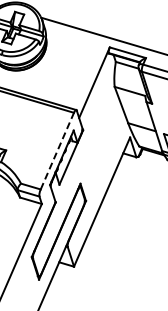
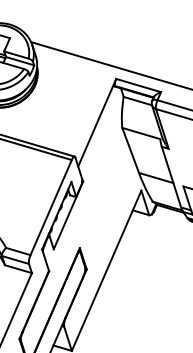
line: (57, 151) -> (51, 208), dashed -> solid

